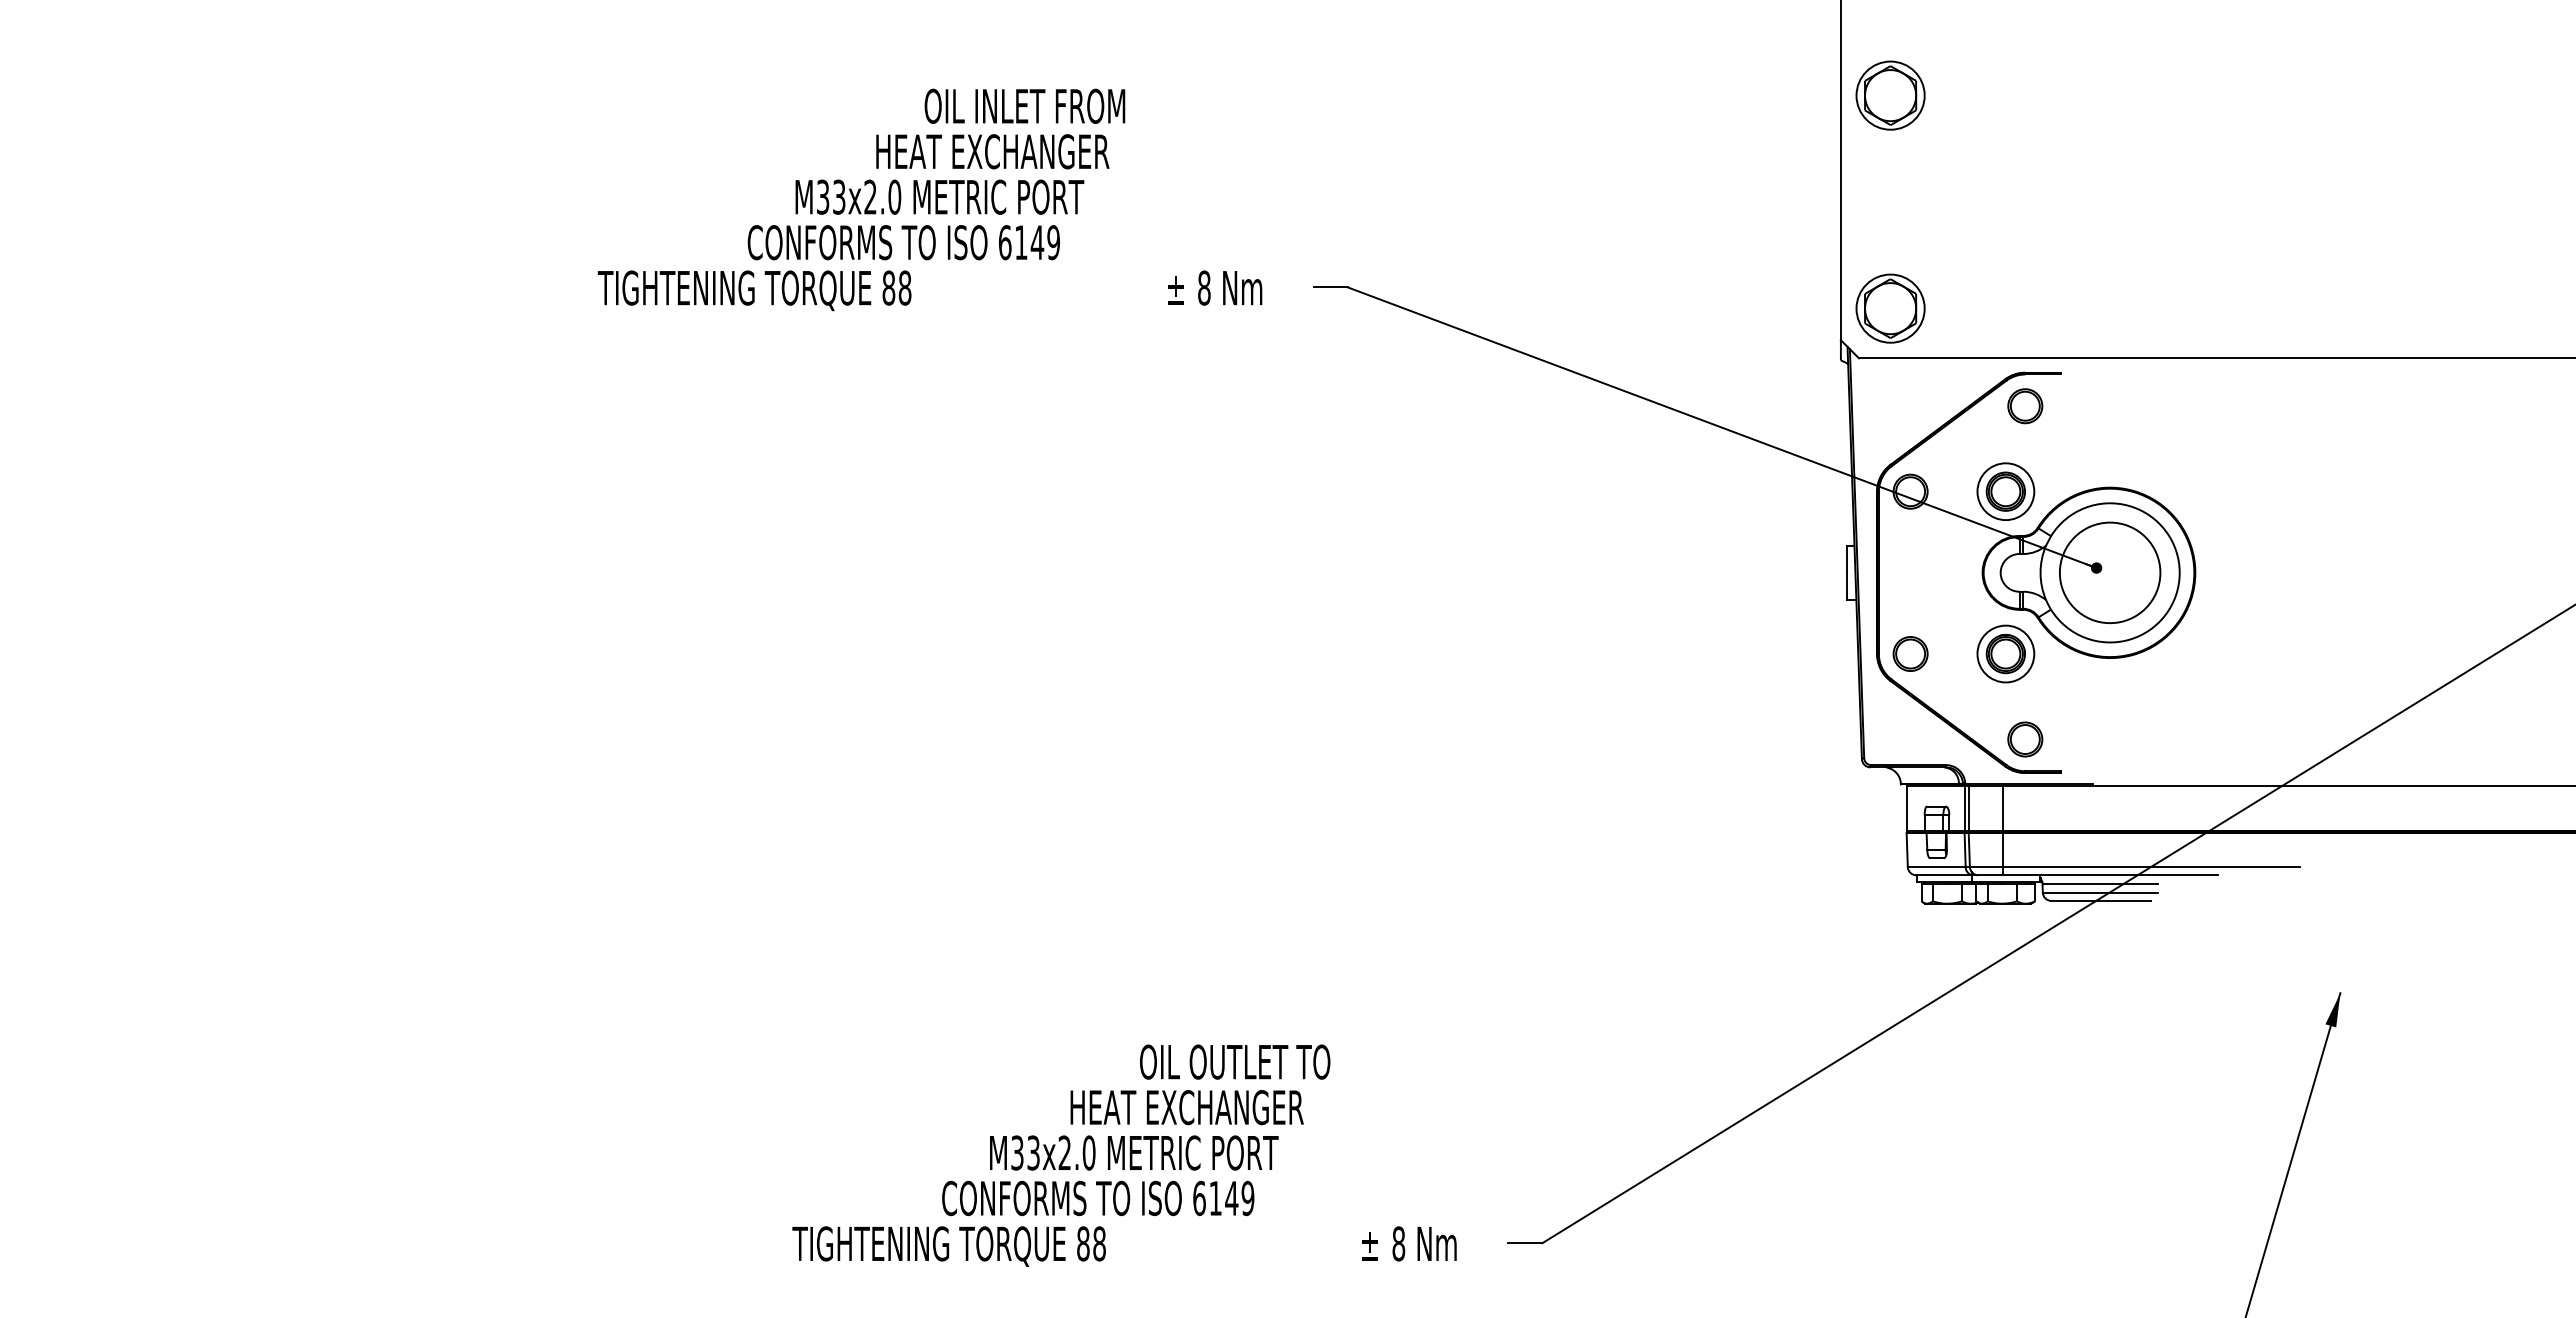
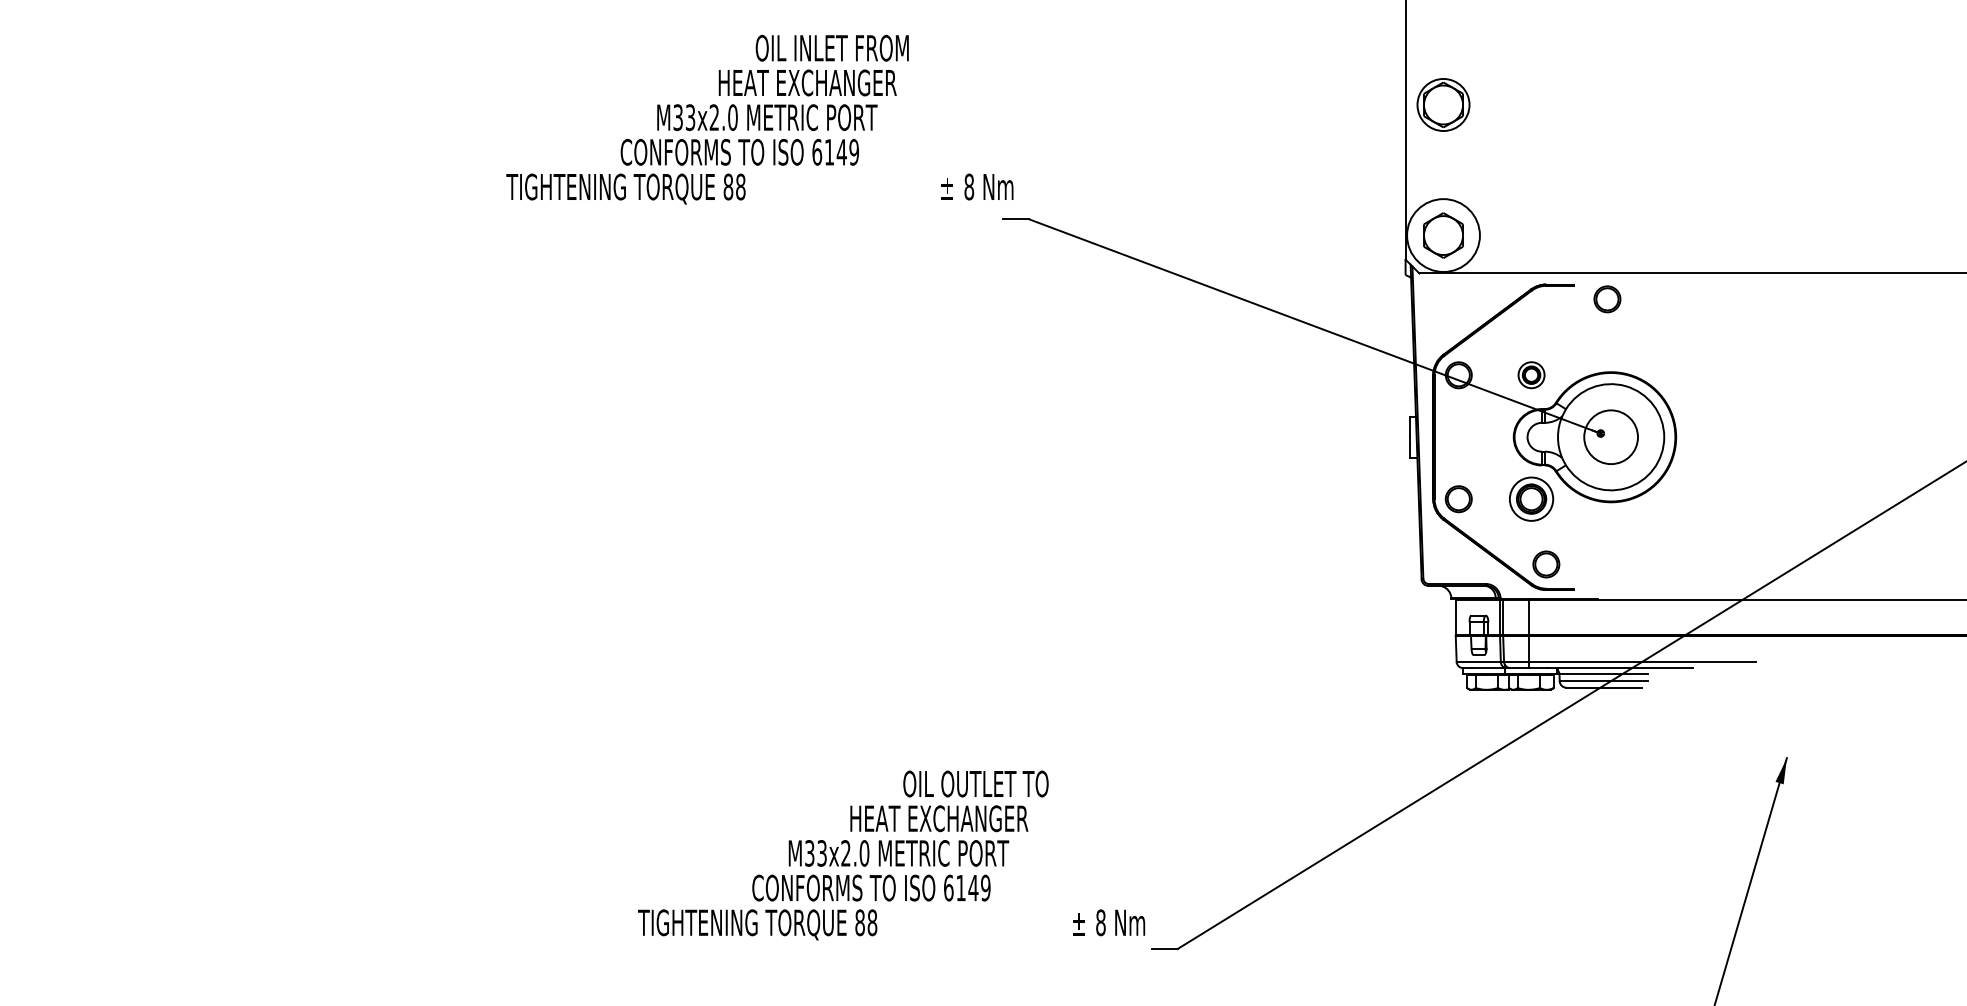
part: (1890, 95) -> (1443, 104), moved
text: (930, 199) -> (760, 119), moved
circle: (1890, 308) -> (1443, 235), size x1.4
part: (2025, 406) -> (1607, 299), moved
part: (2005, 491) -> (1531, 375), size x0.6
circle: (2109, 572) -> (1610, 436), size x0.7
text: (1124, 1155) -> (891, 855), moved

